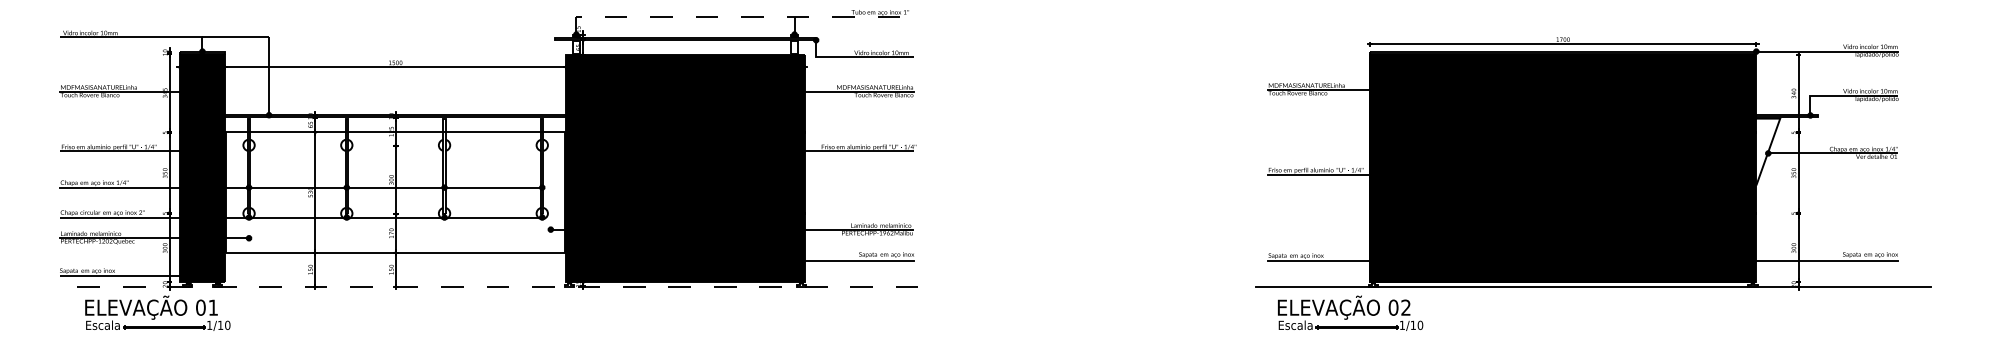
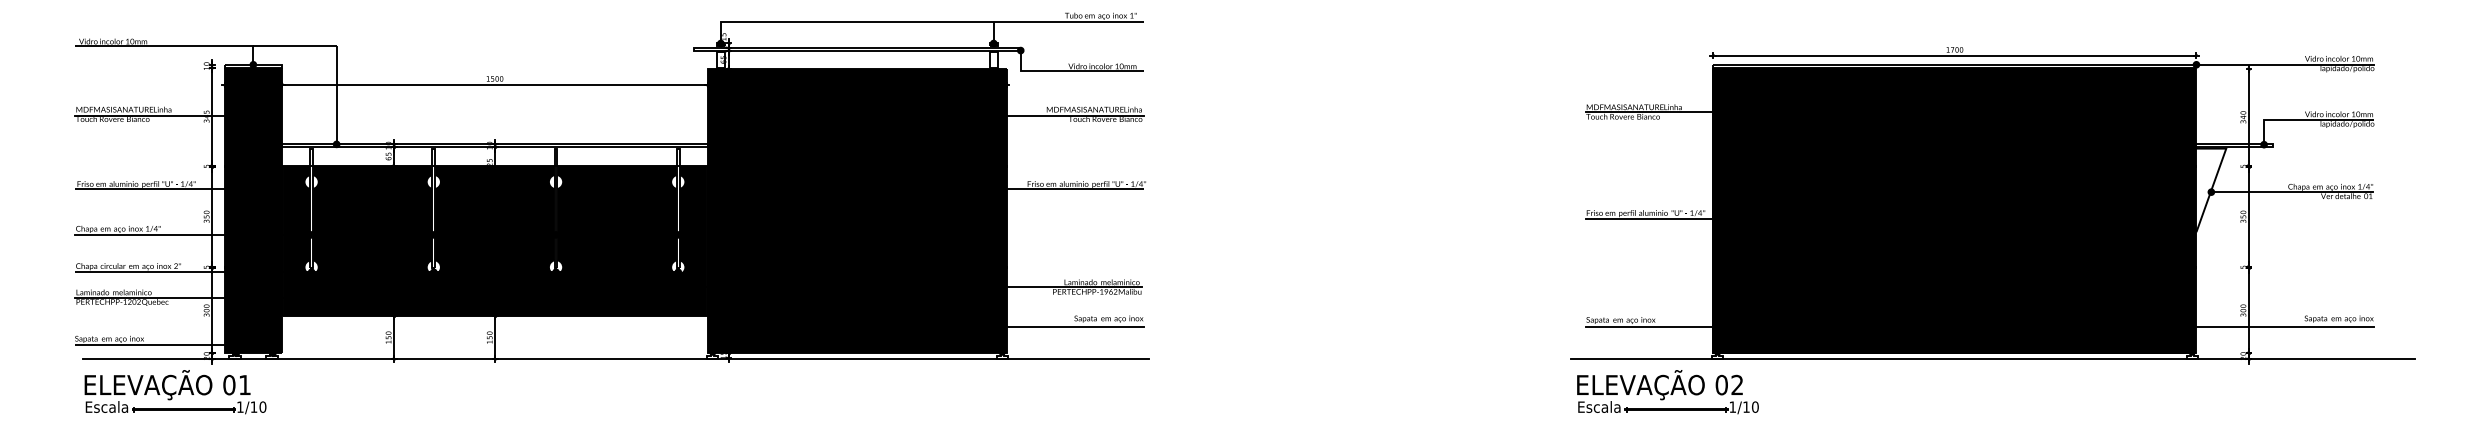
line: (735, 17) -> (920, 22), dashed -> solid
fill: (395, 192) -> (494, 240), added
line: (492, 286) -> (615, 358), dashed -> solid
part: (157, 313) -> (175, 392), moved
part: (1350, 313) -> (1667, 392), moved

